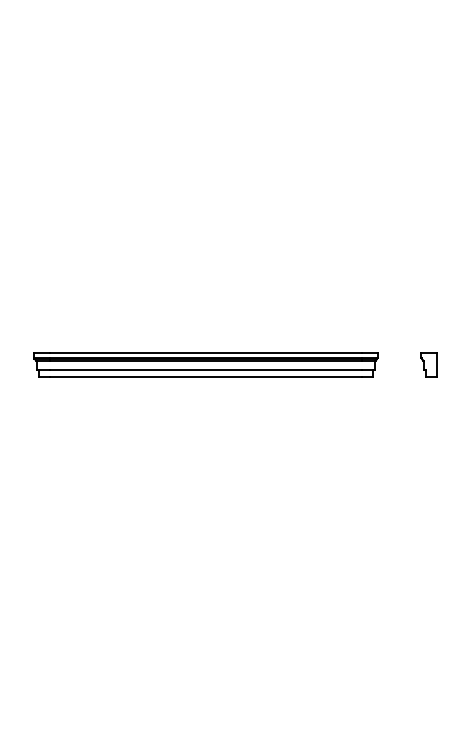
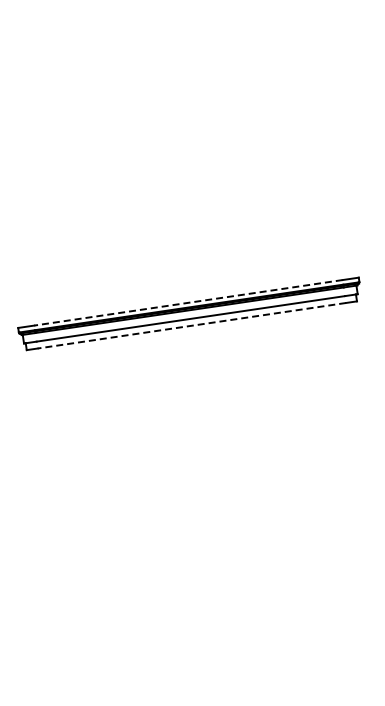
line: (205, 353) -> (188, 302), solid -> dashed
line: (205, 376) -> (191, 325), solid -> dashed

